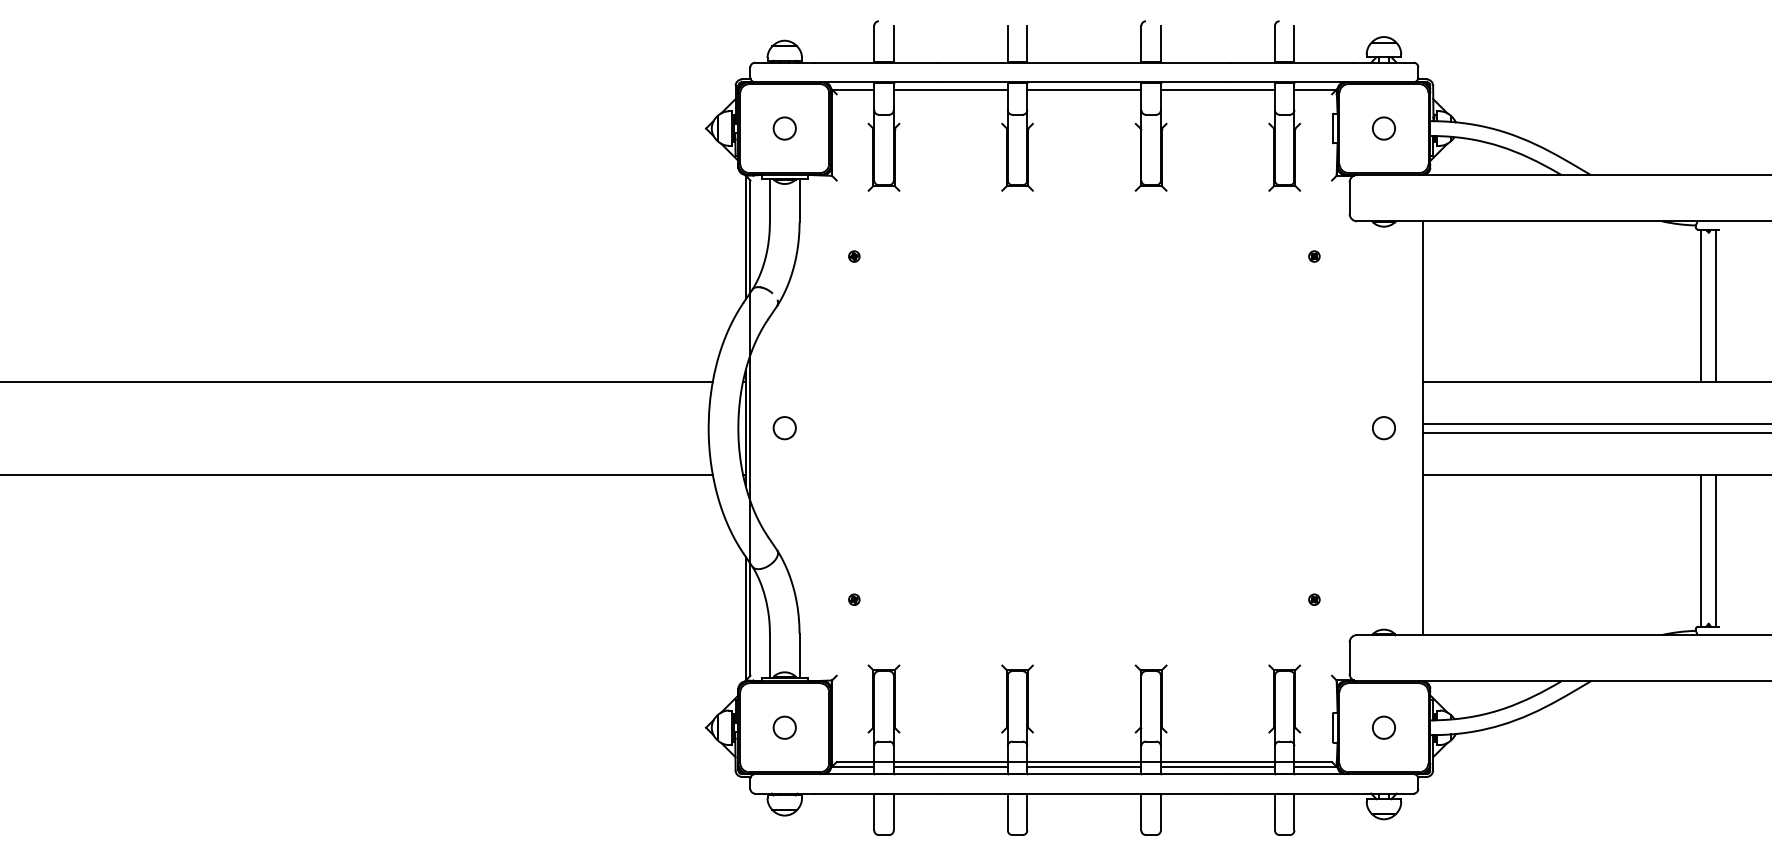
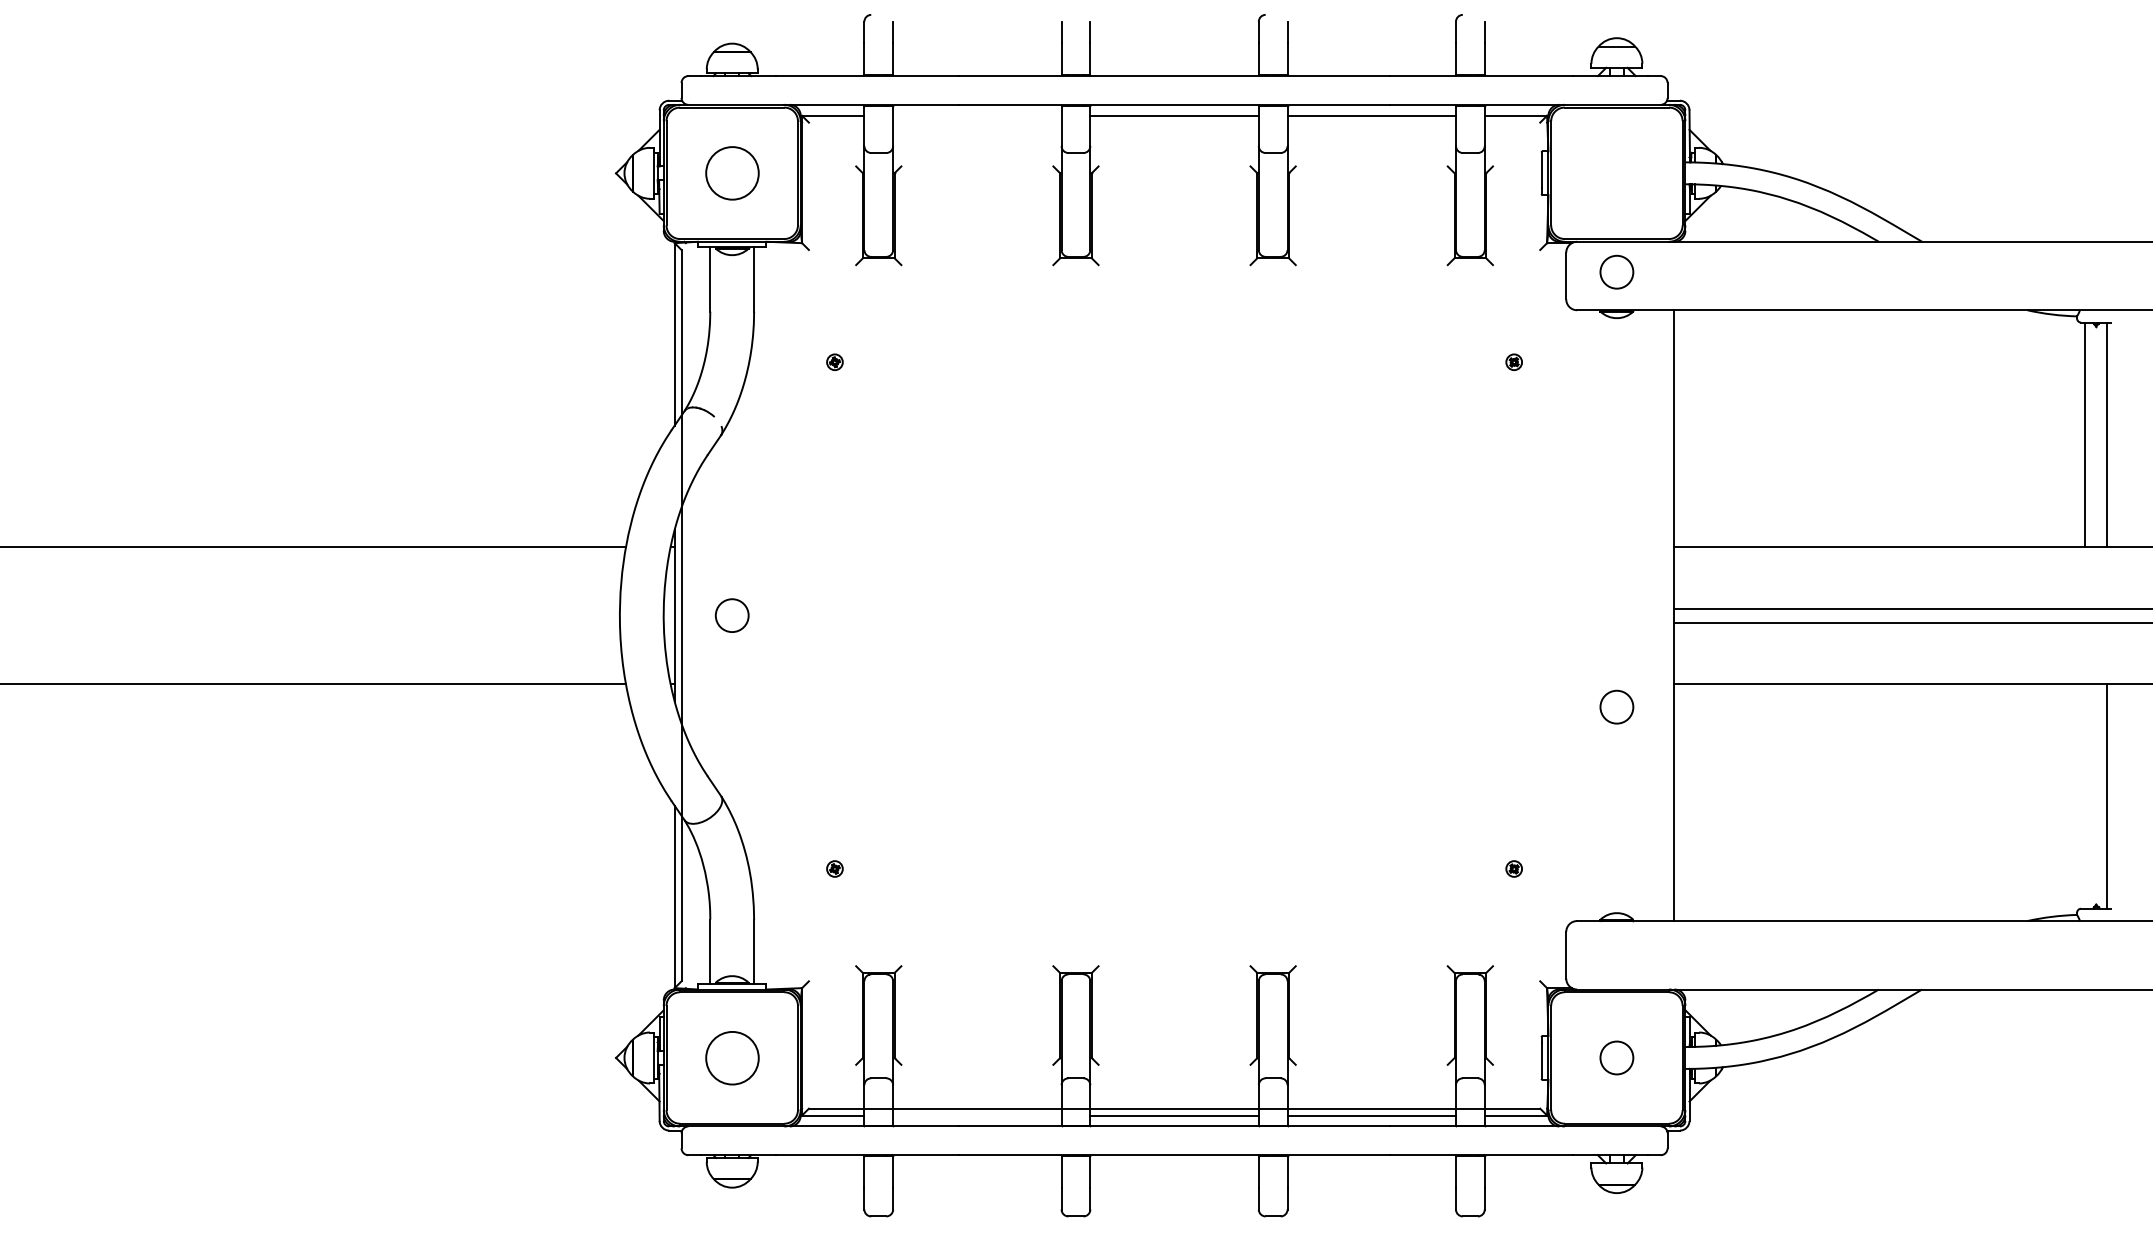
line: (950, 89) -> (976, 115), removed
circle: (784, 128) -> (731, 173), size x1.6
circle: (1383, 128) -> (1616, 272), moved
circle: (1383, 428) -> (1616, 707), moved
line: (1701, 550) -> (2085, 796), removed
circle: (784, 727) -> (731, 1057), size x1.6
line: (950, 766) -> (976, 1115), removed

